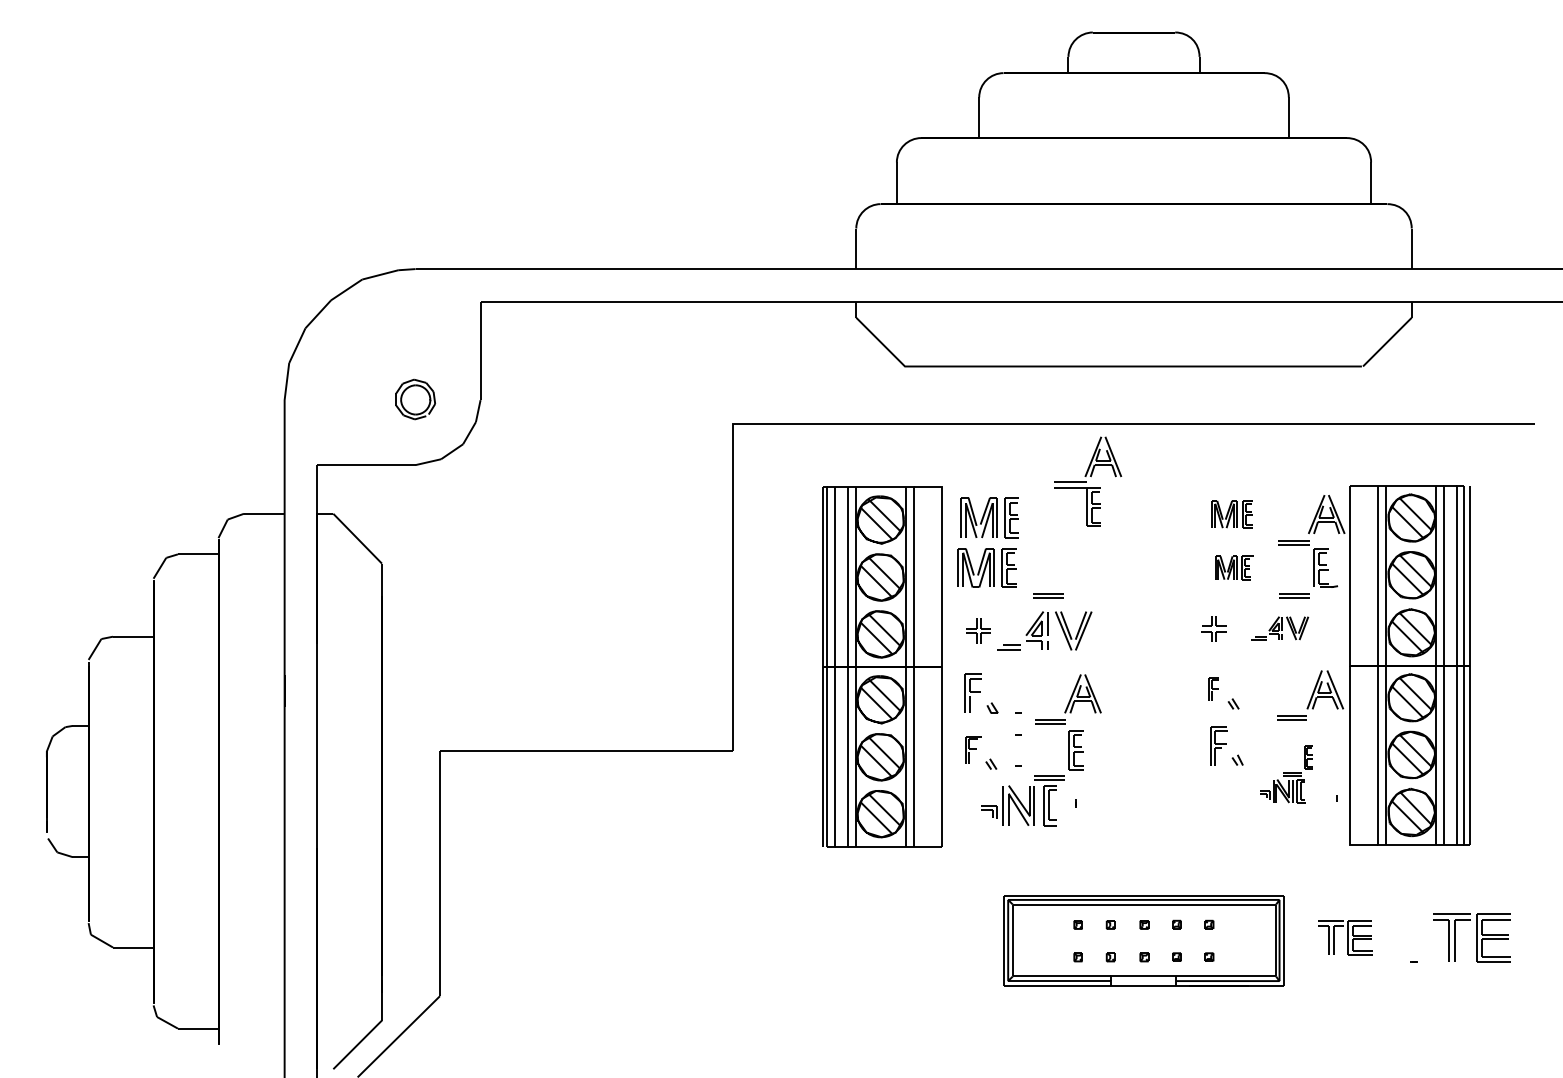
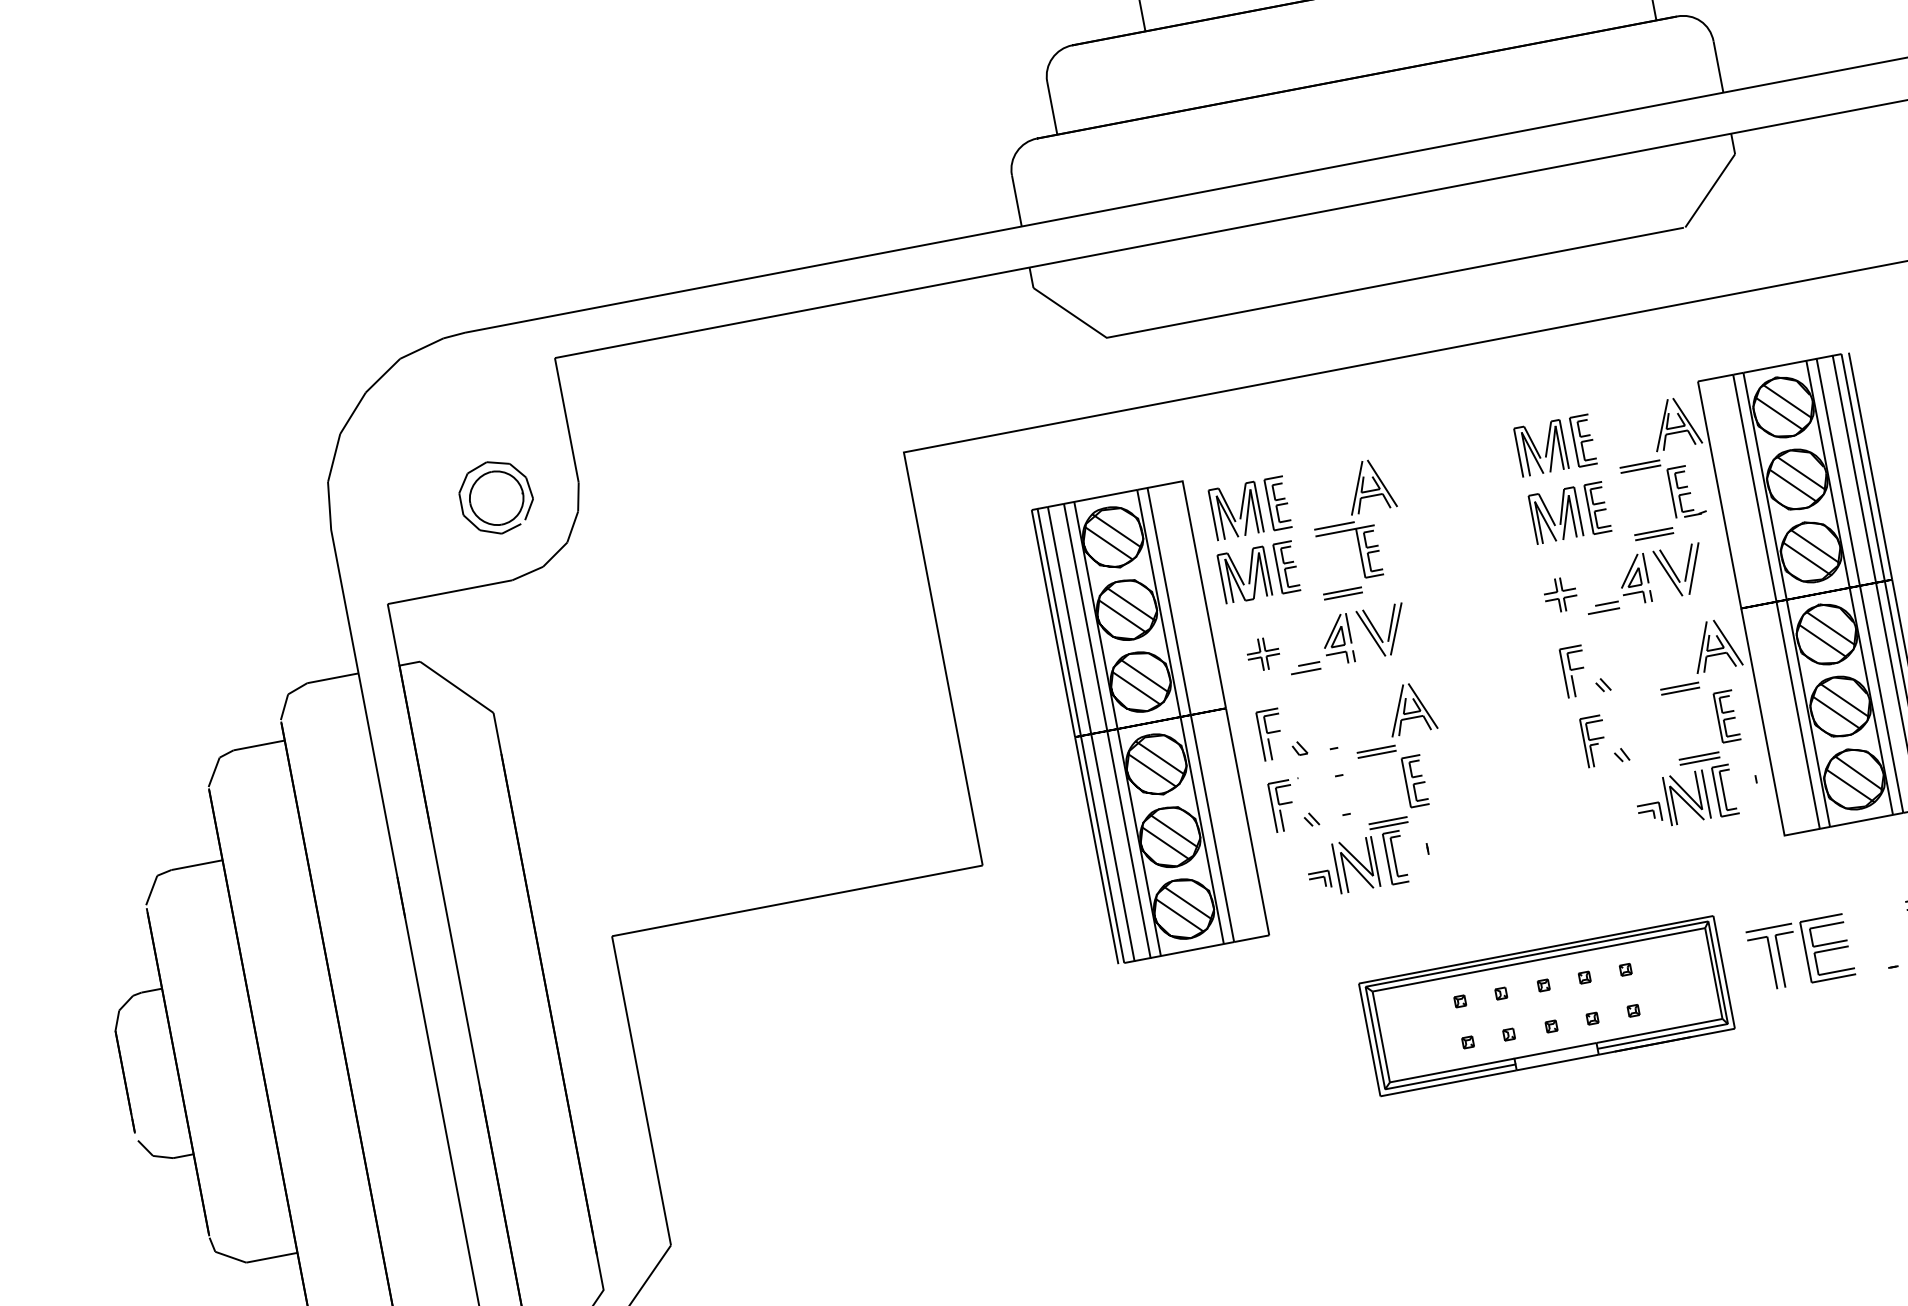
part: (415, 399) -> (496, 497), size x1.43
part: (1088, 481) -> (1356, 520), moved
part: (1231, 514) -> (1554, 446), size x1.43
part: (1232, 567) -> (1568, 512), size x1.67
part: (1279, 628) -> (1642, 578), size x1.67
part: (1213, 689) -> (1574, 671), size x1.67
part: (971, 749) -> (1283, 805), size x1.43
part: (1286, 774) -> (1686, 761), size x1.67
part: (1345, 937) -> (1800, 953), size x1.43

